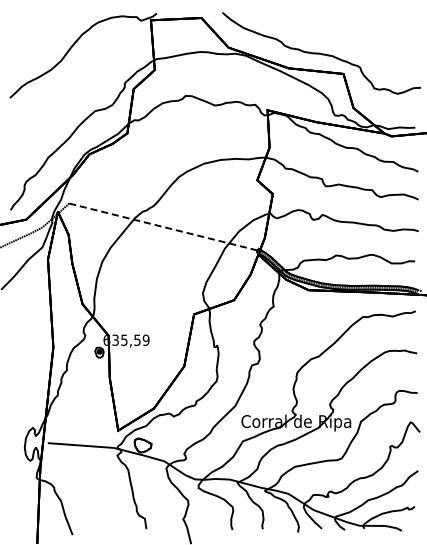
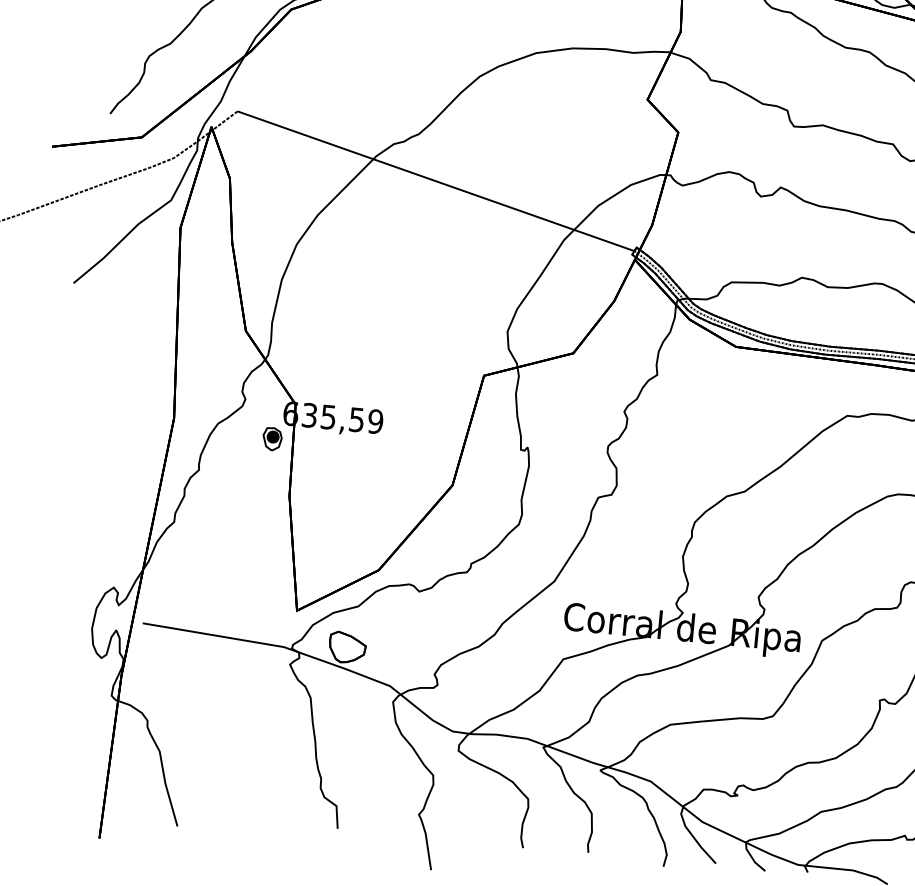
line: (164, 227) -> (438, 182), dashed -> solid

